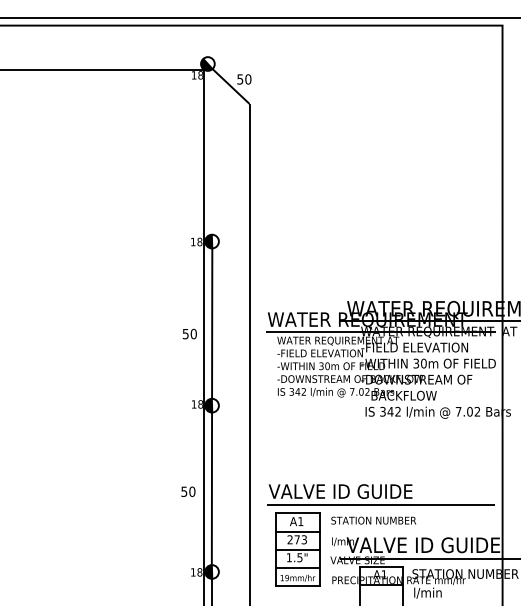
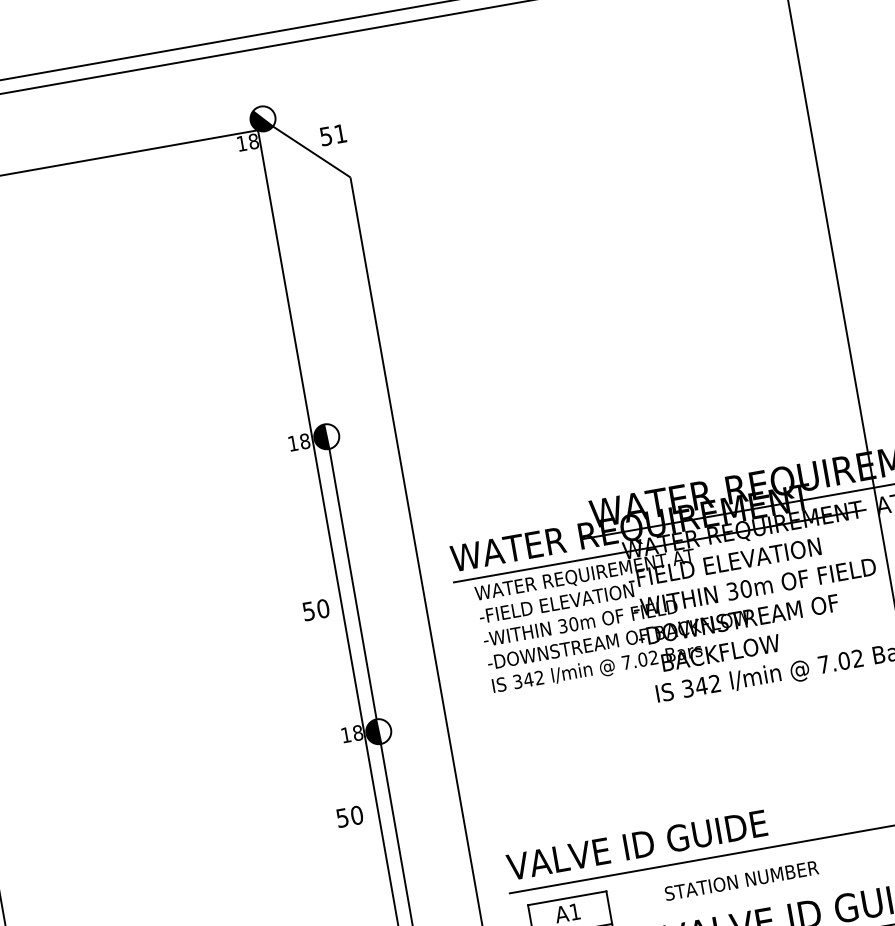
text: (248, 79) -> (340, 133), 50 -> 51
text: (188, 491) -> (349, 816), moved
text: (373, 520) -> (741, 880), moved

